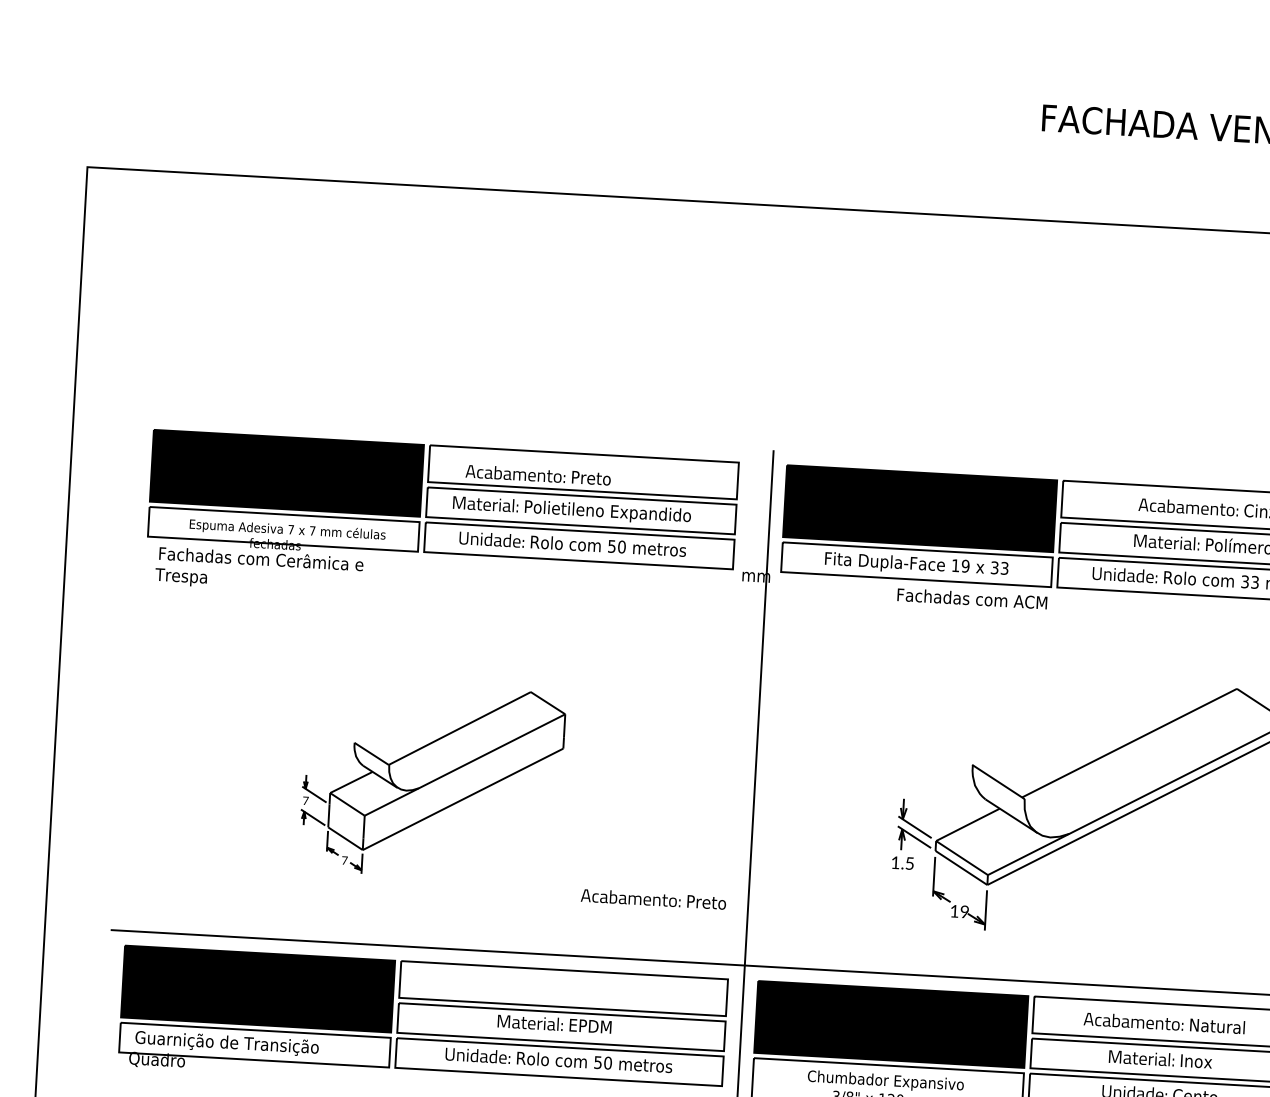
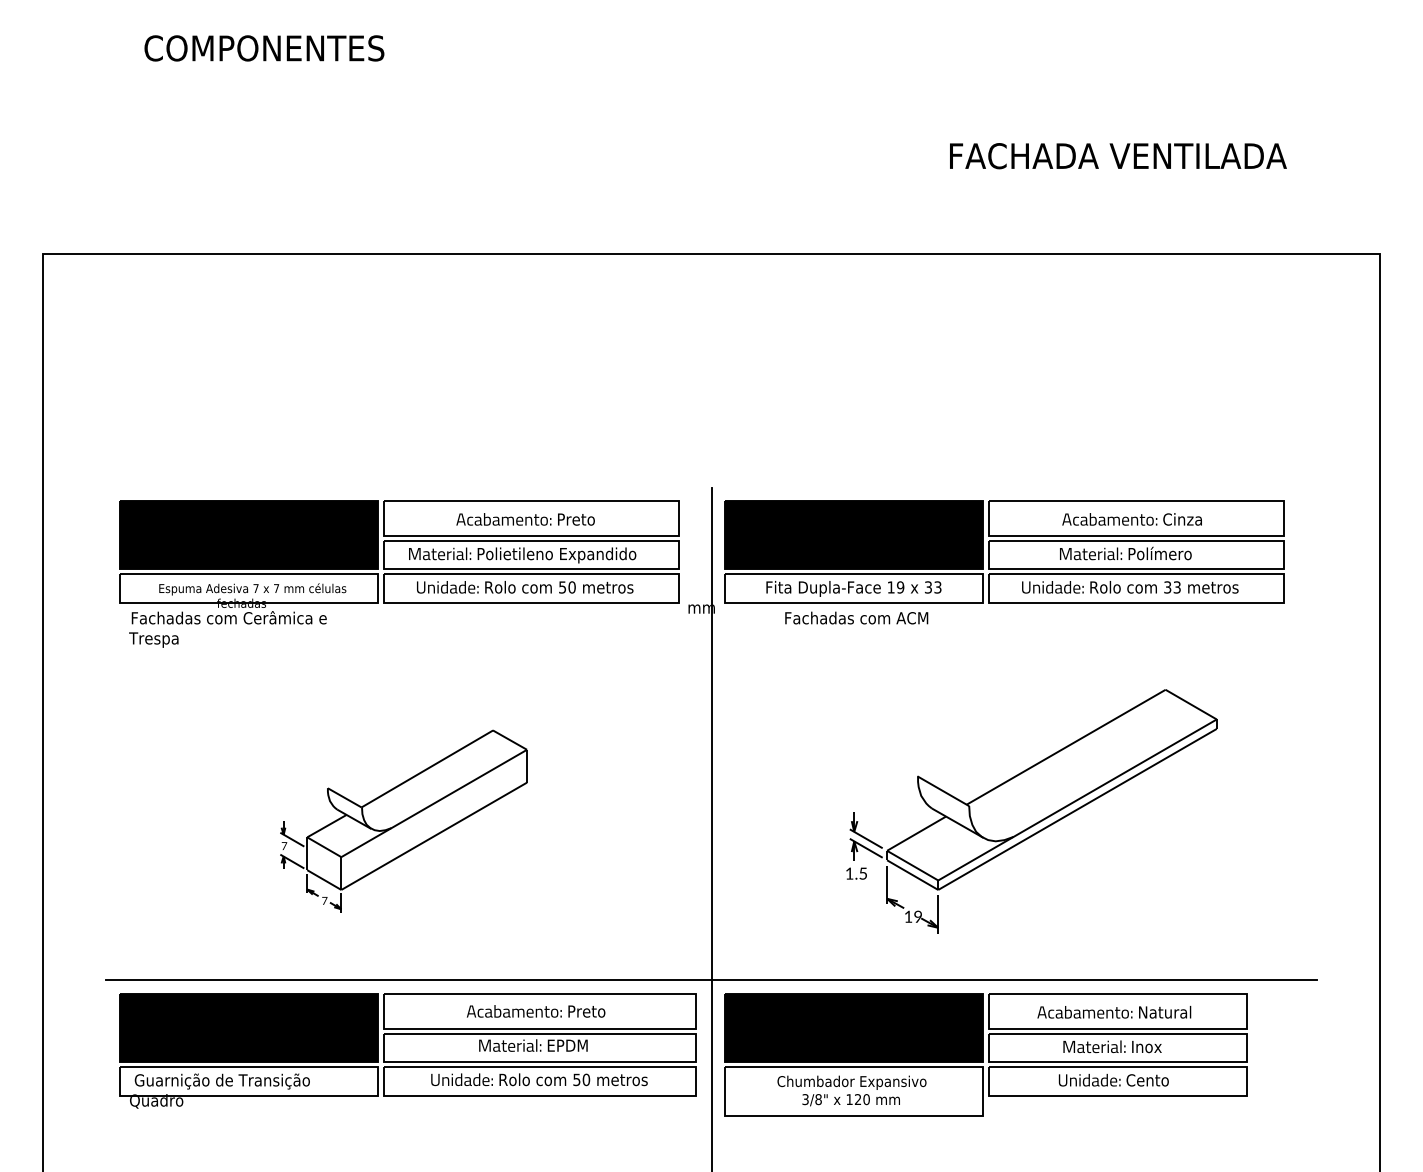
text: (538, 475) -> (525, 519), moved
text: (972, 598) -> (856, 617), moved
text: (654, 899) -> (536, 1011), moved

